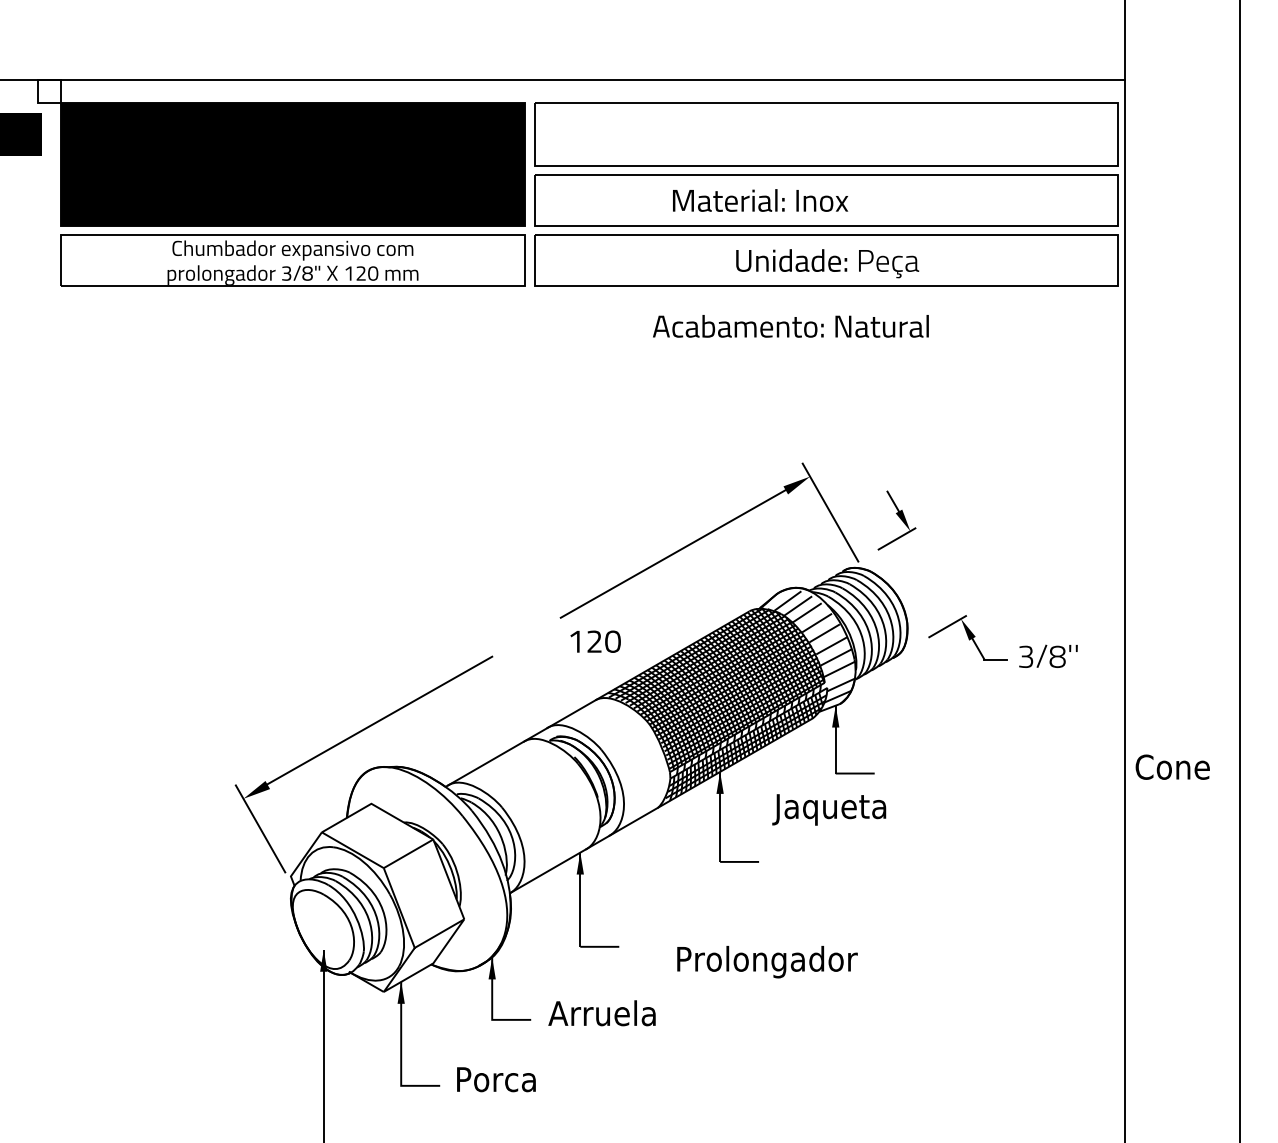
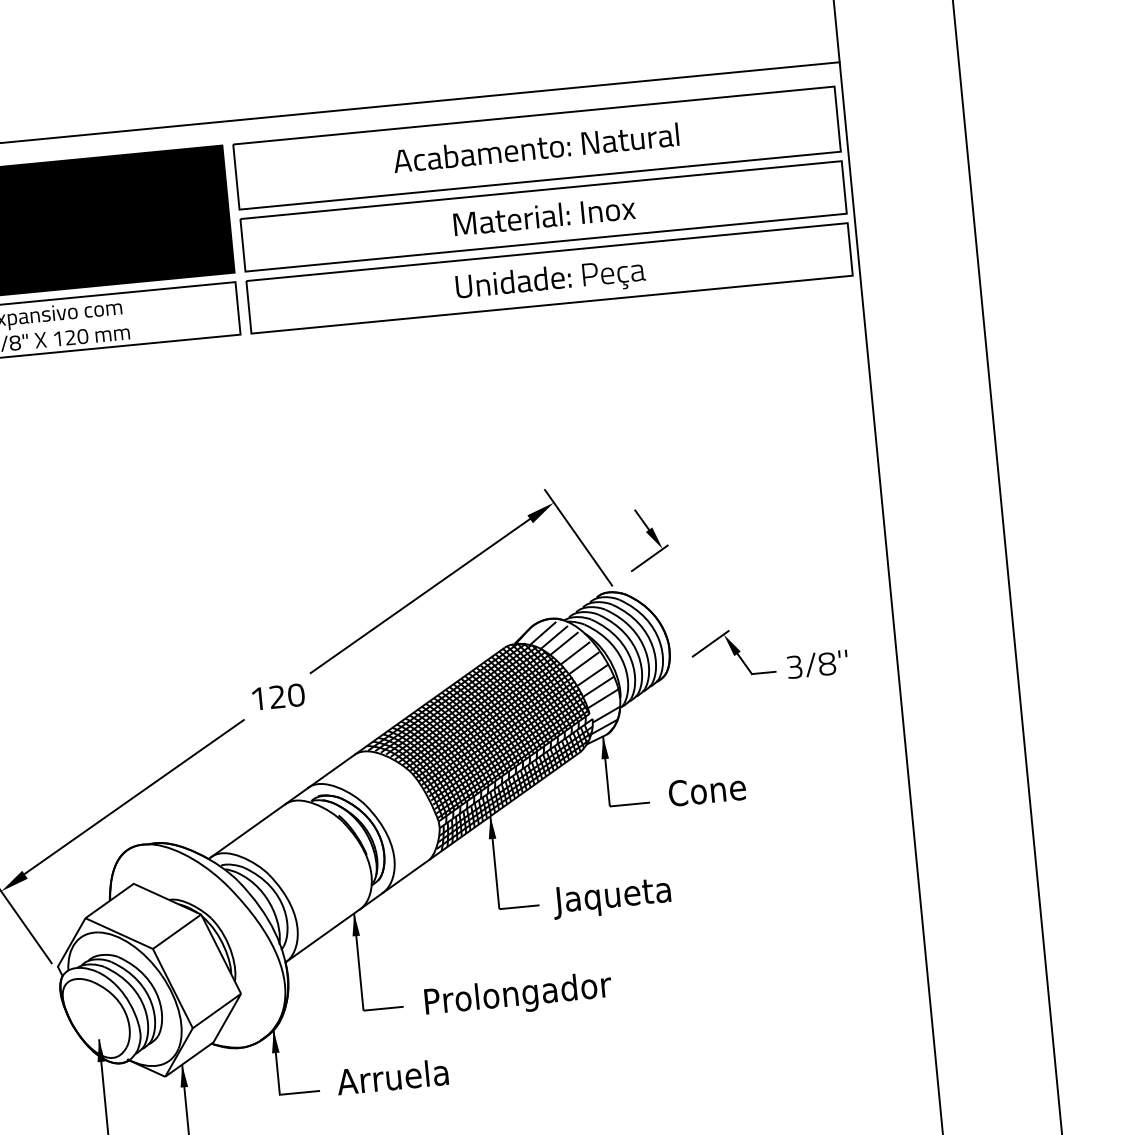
text: (760, 200) -> (544, 216), moved
text: (790, 326) -> (535, 148), moved
text: (595, 641) -> (278, 696), moved
text: (1172, 766) -> (706, 789), moved
text: (829, 809) -> (612, 897), moved
text: (767, 962) -> (518, 996), moved

